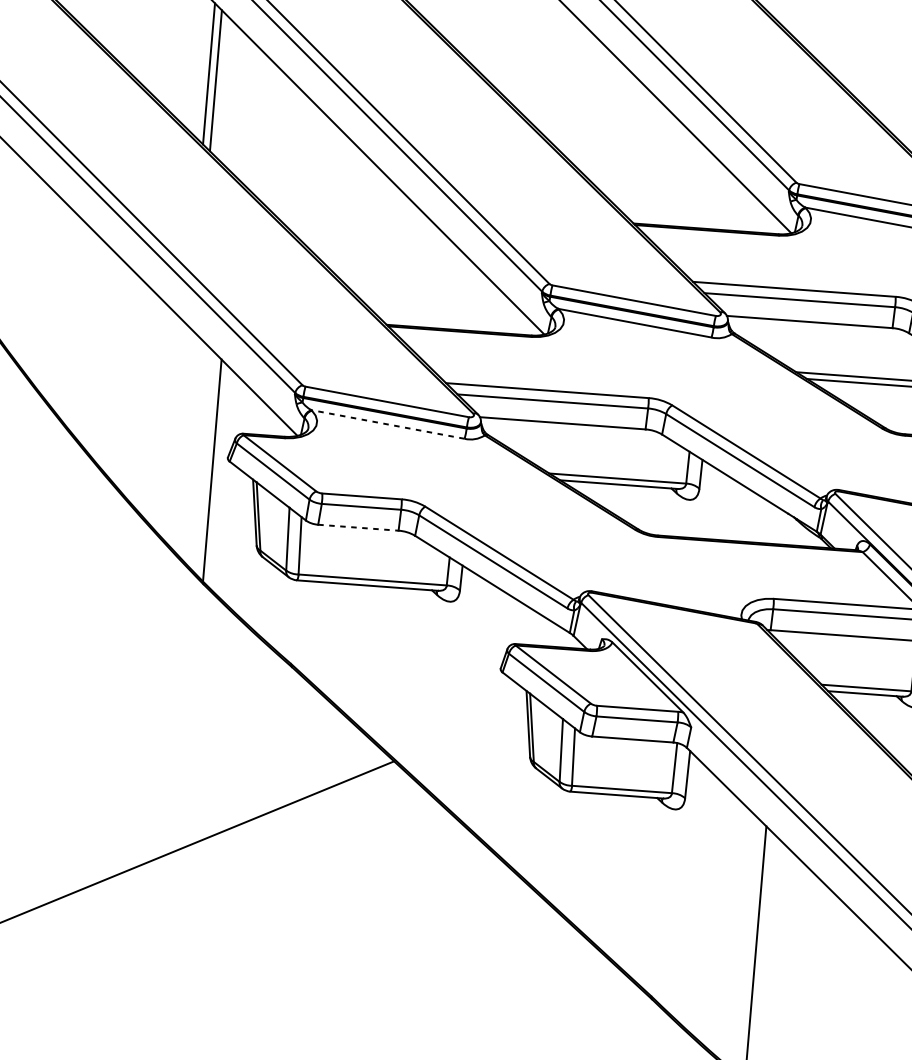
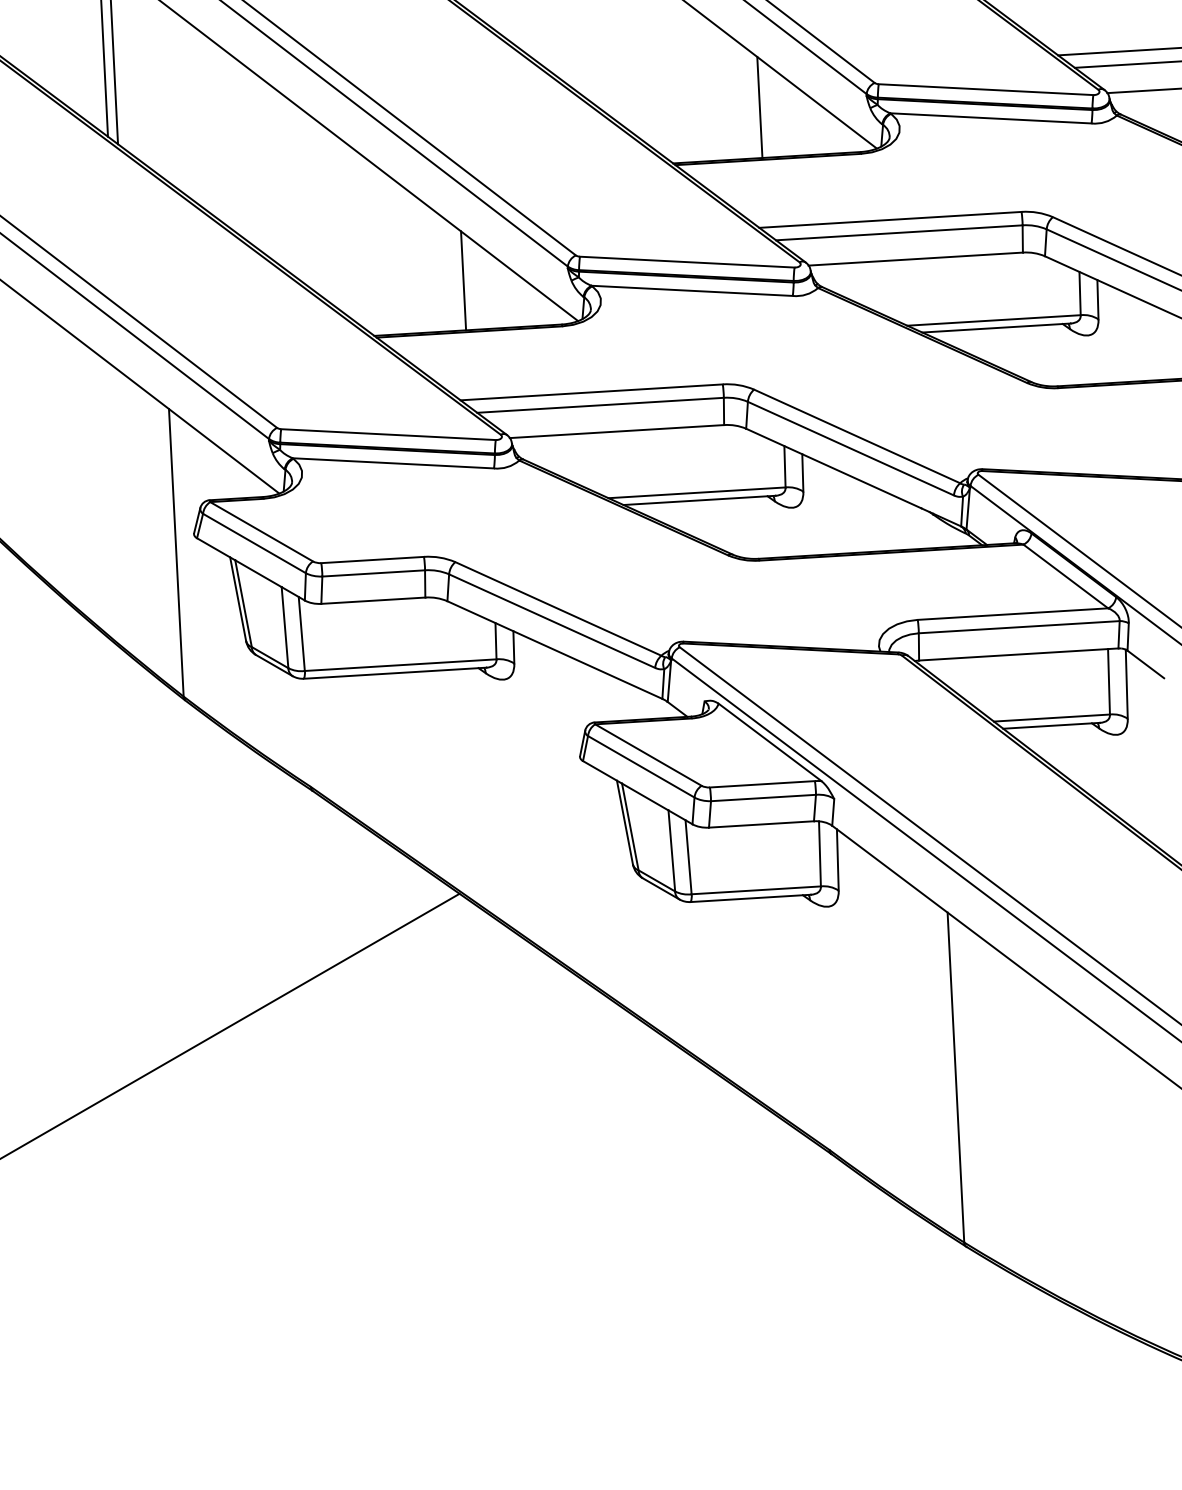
line: (705, 189) -> (759, 107), added
line: (460, 291) -> (463, 280), added
line: (388, 424) -> (393, 463), dashed -> solid
line: (358, 527) -> (373, 600), dashed -> solid

